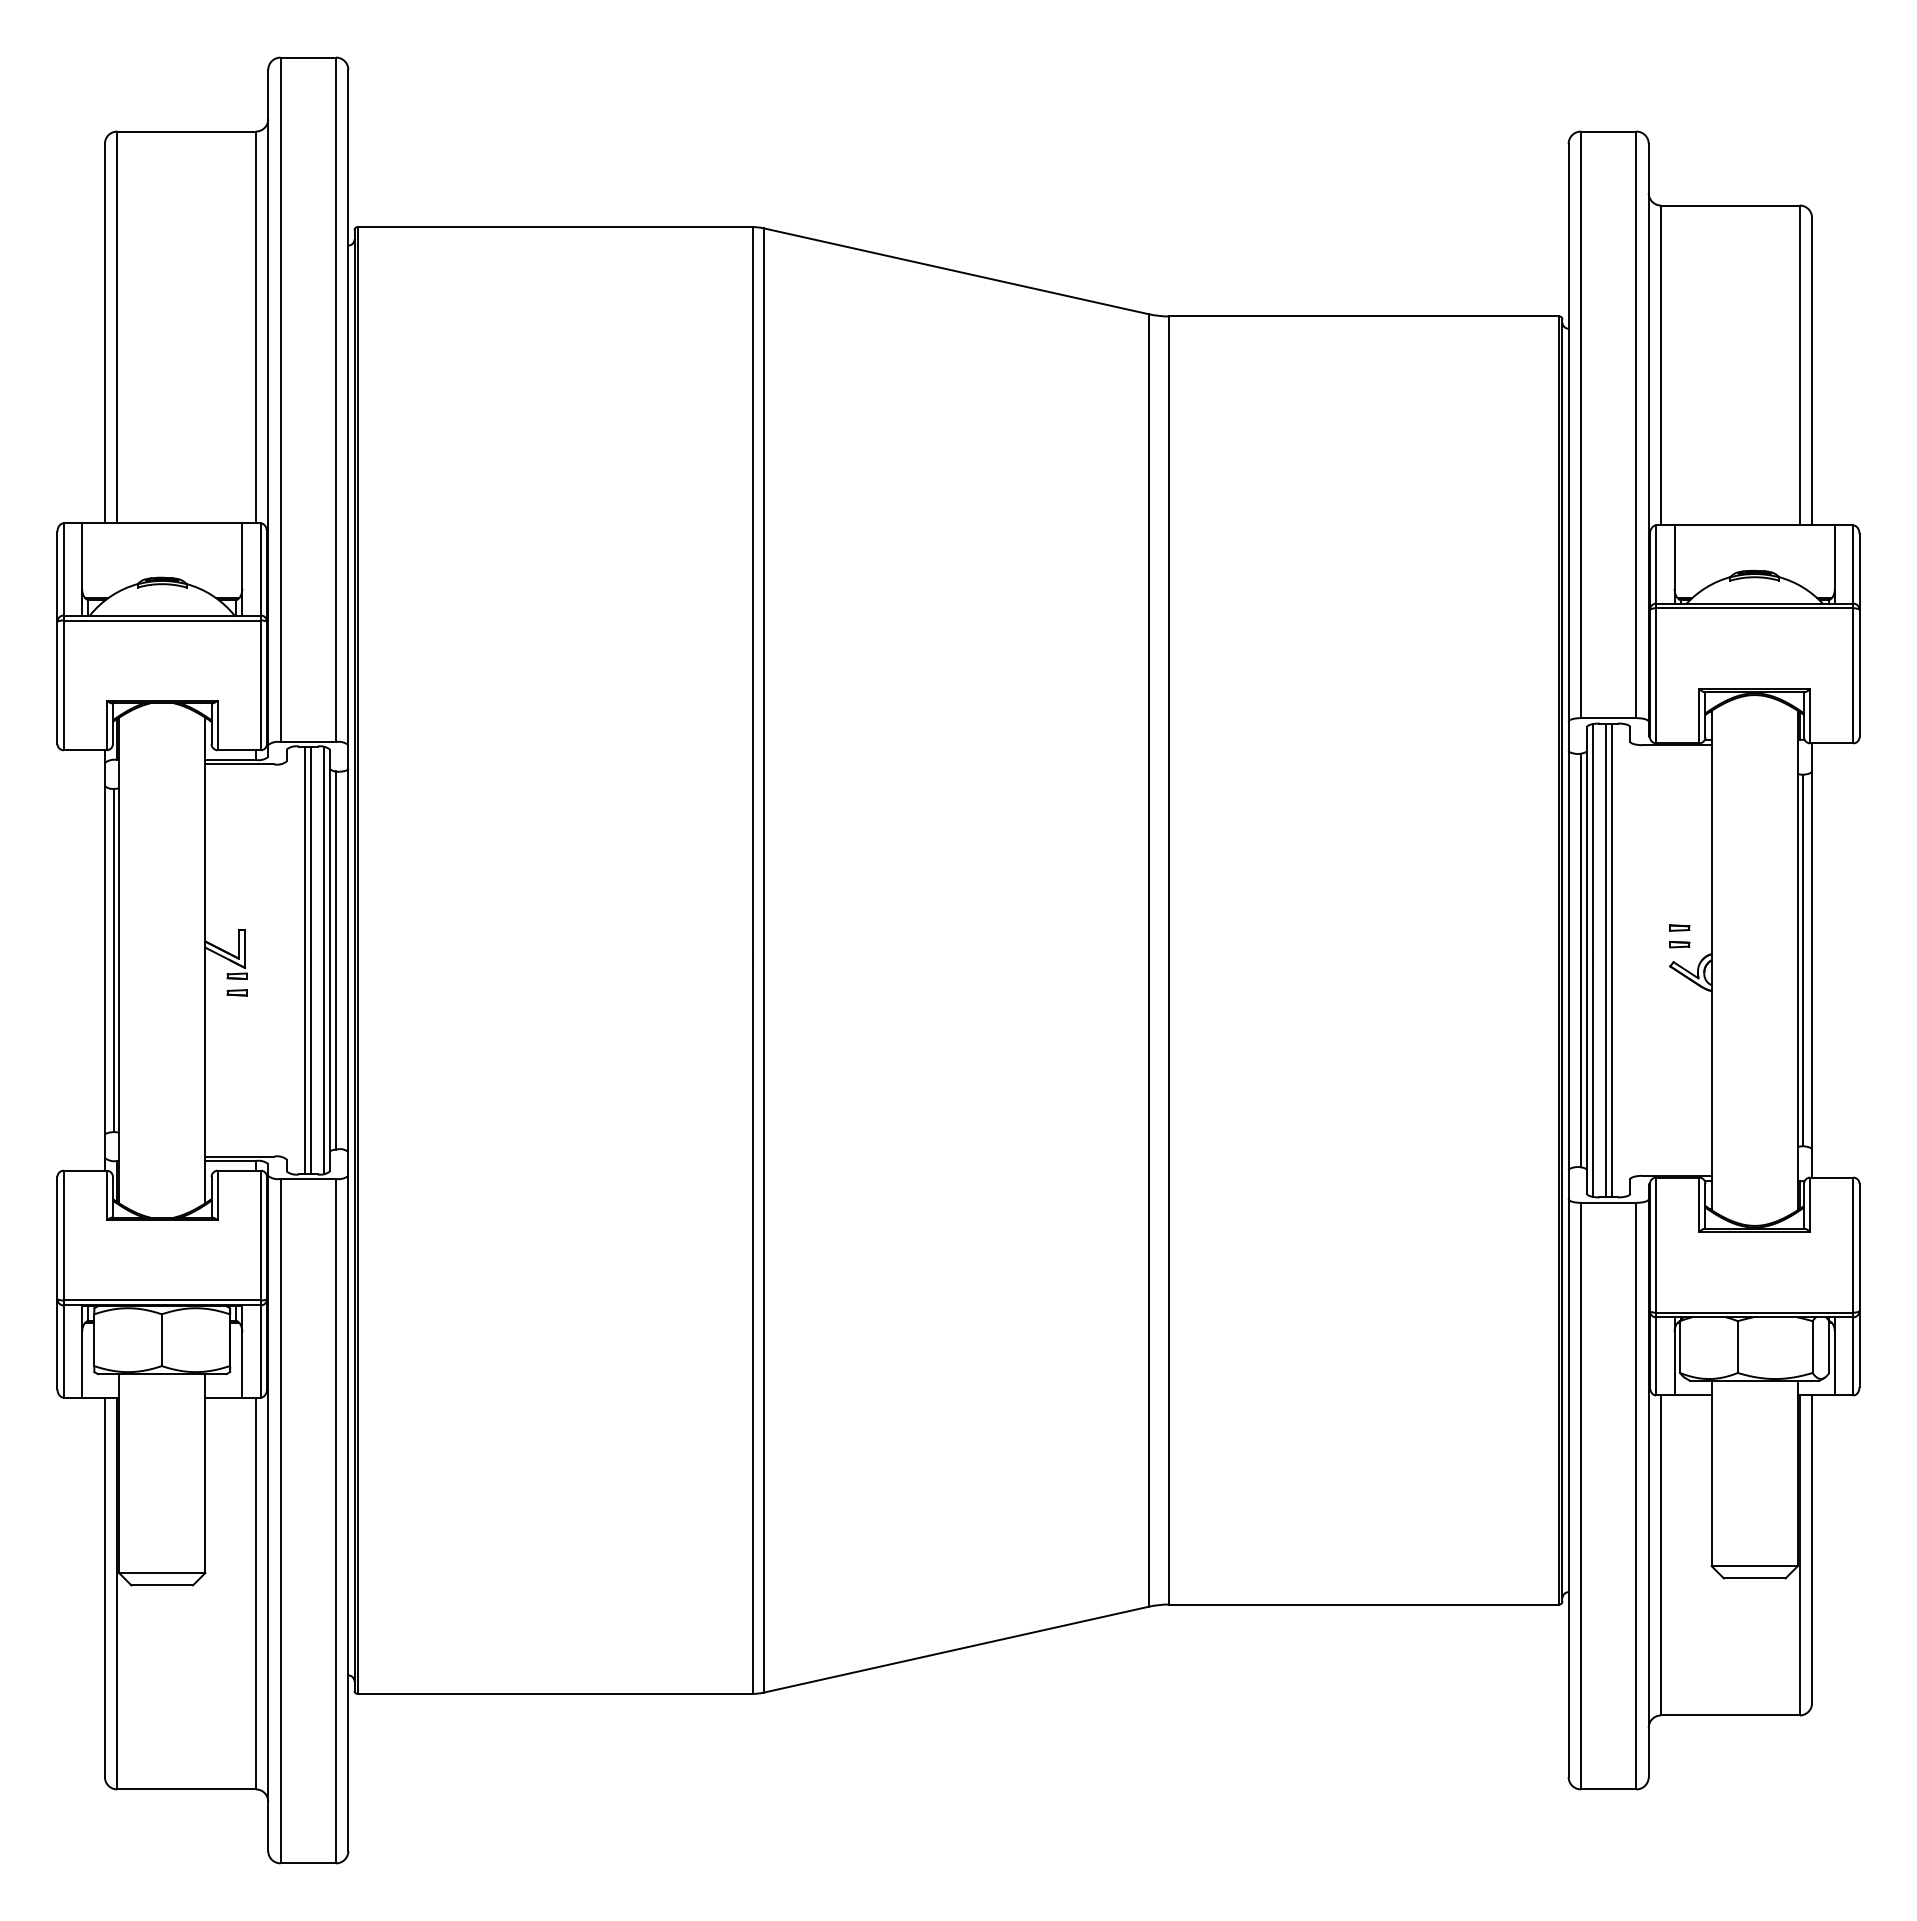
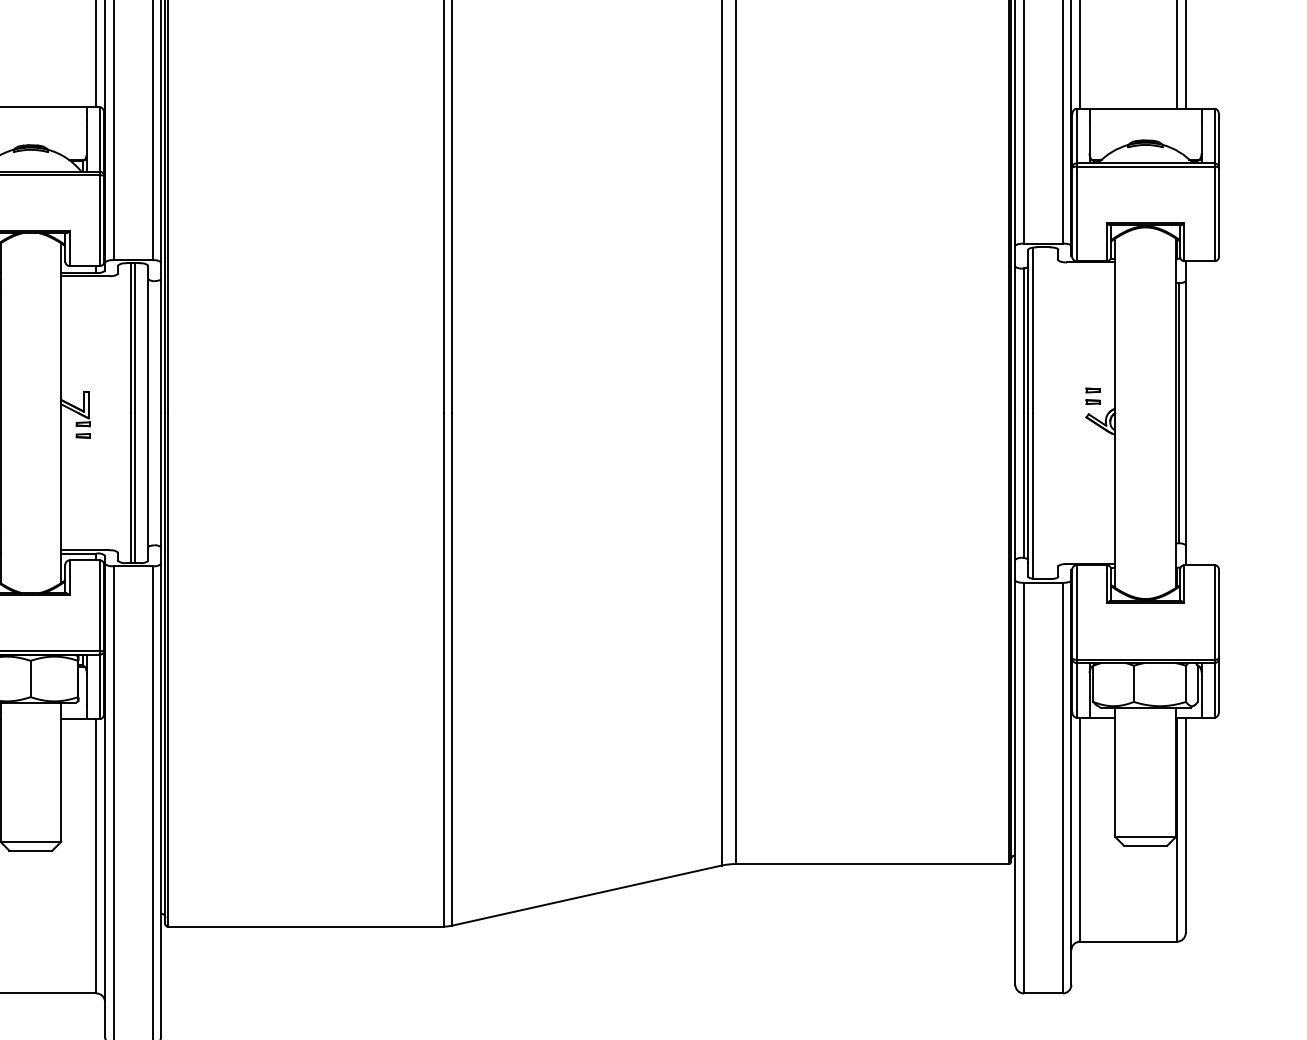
line: (323, 960) -> (143, 413), removed
line: (336, 960) -> (152, 413), removed
line: (1605, 960) -> (1041, 413), removed
line: (1611, 960) -> (1045, 413), removed

